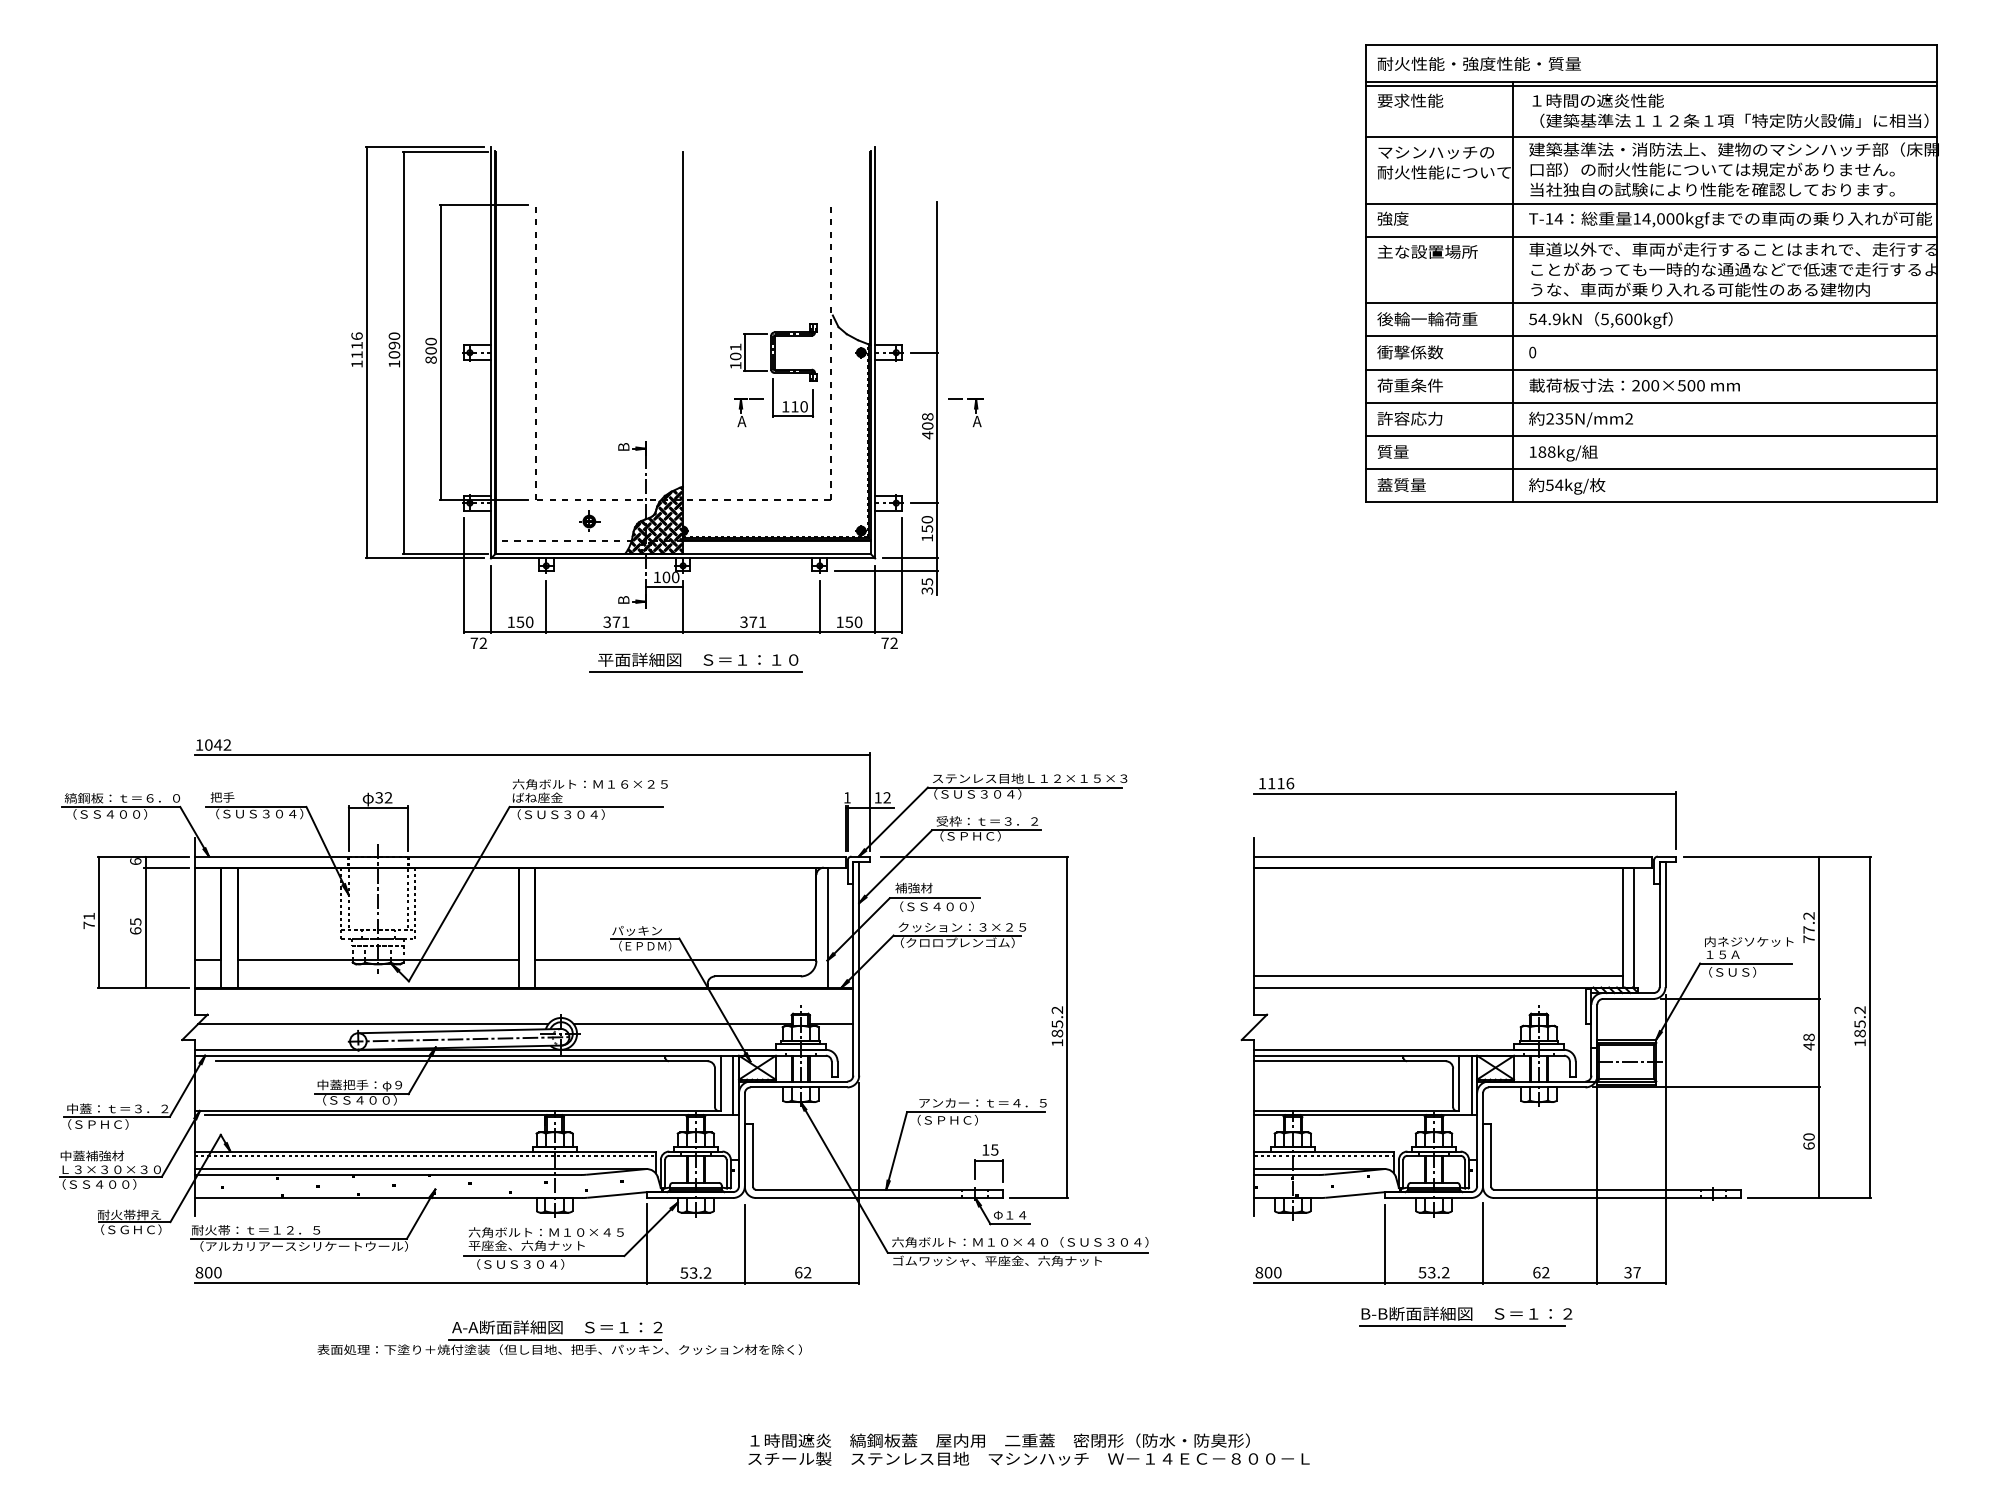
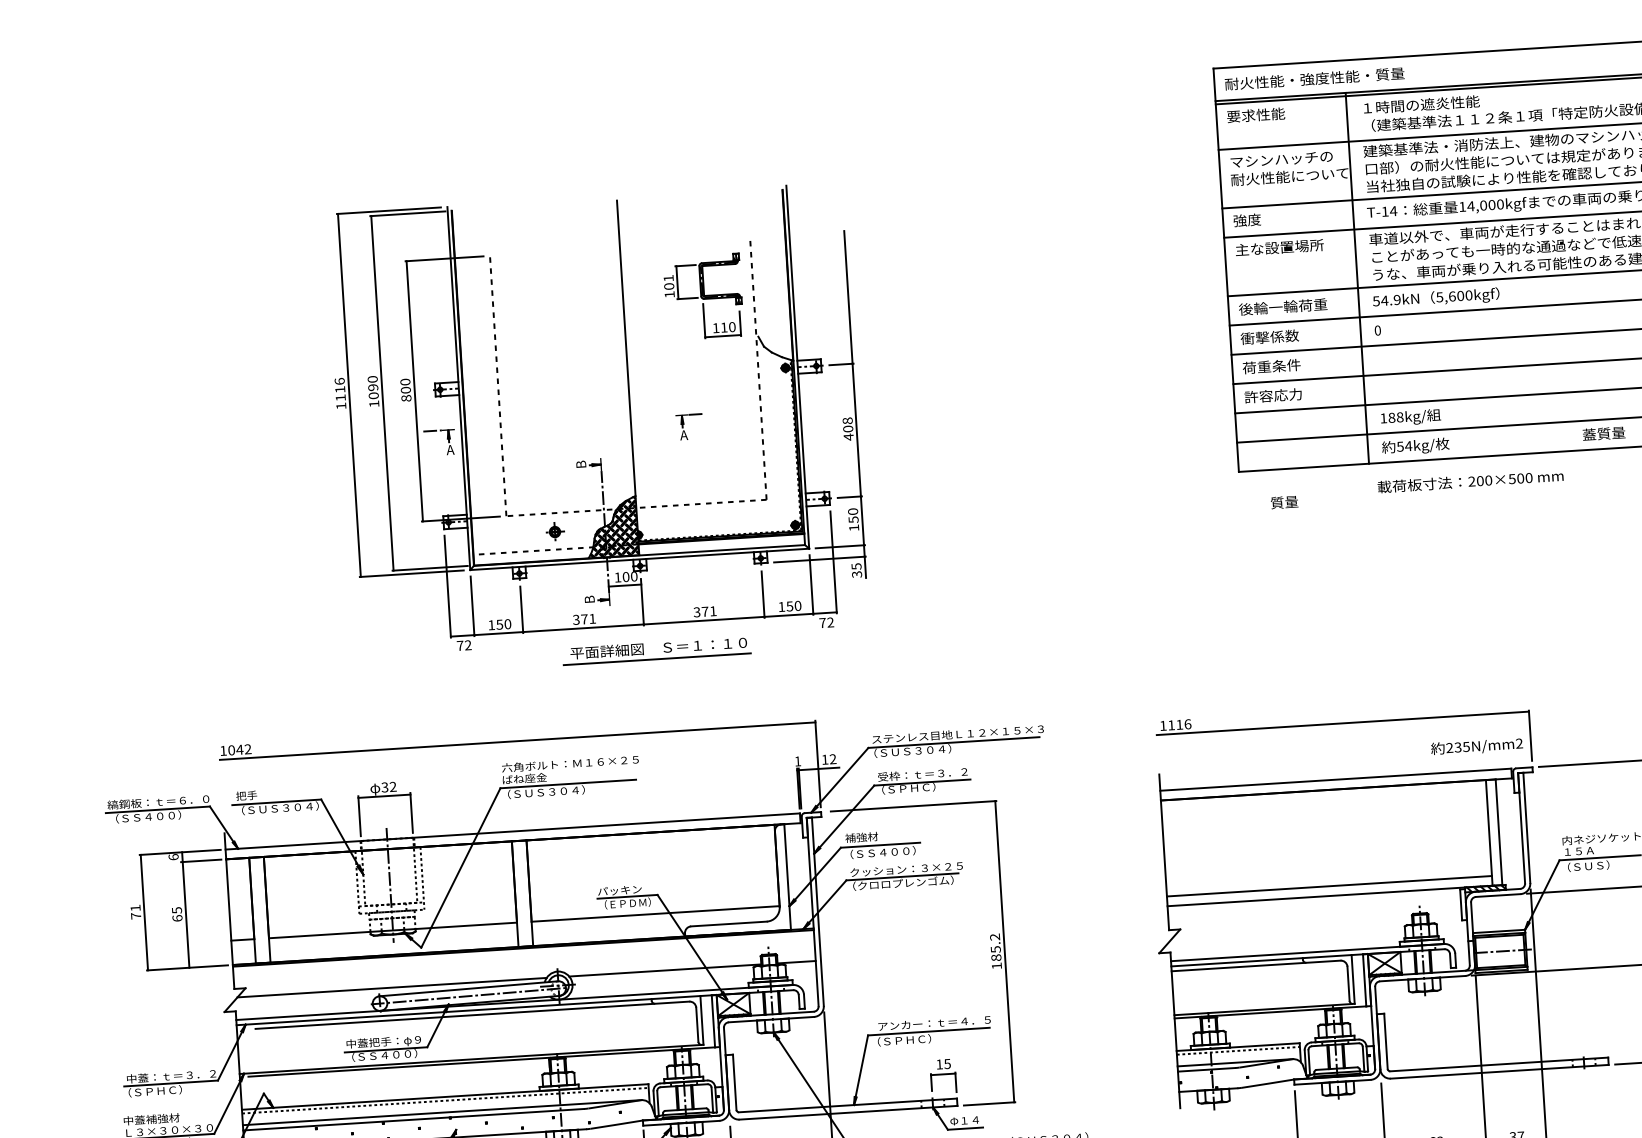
part: (773, 370) -> (703, 296), moved
text: (1634, 385) -> (1470, 481), moved
part: (974, 409) -> (447, 439), moved
text: (1580, 419) -> (1476, 746), moved
text: (1393, 451) -> (1284, 502), moved
text: (1401, 484) -> (1603, 433), moved

